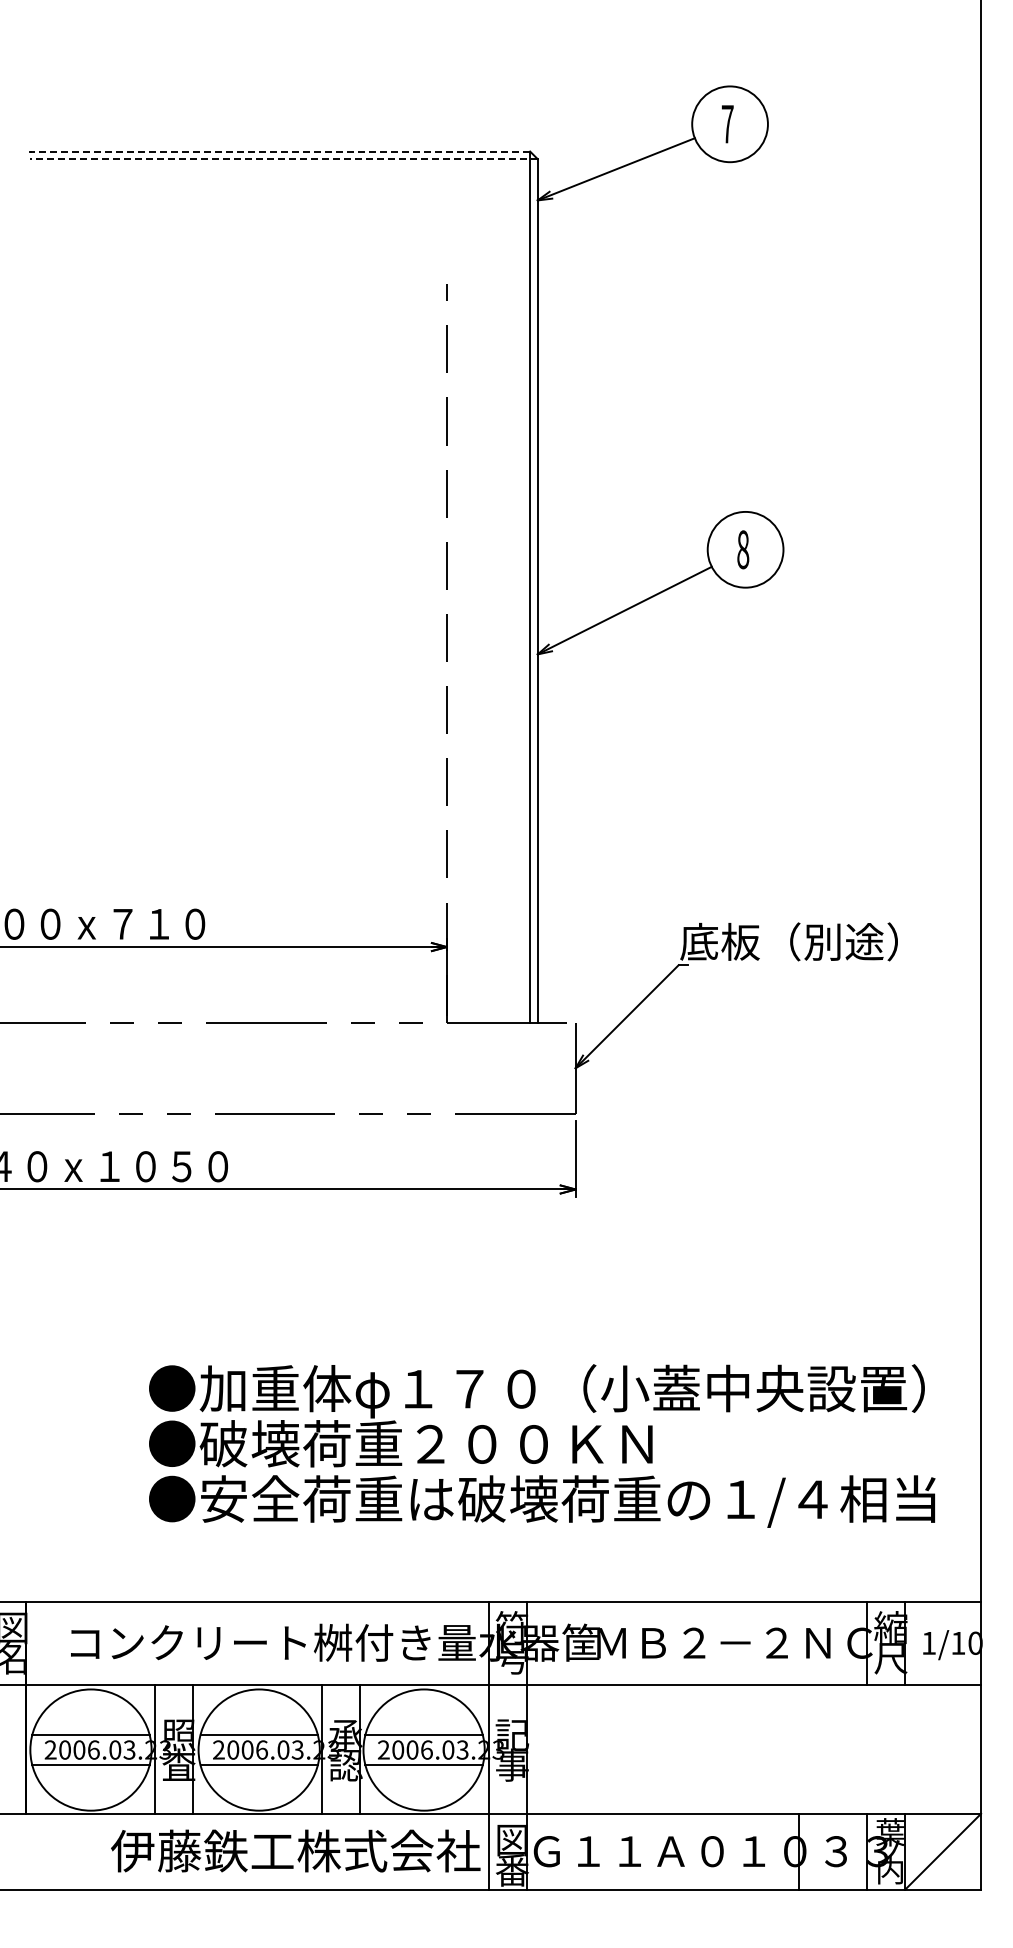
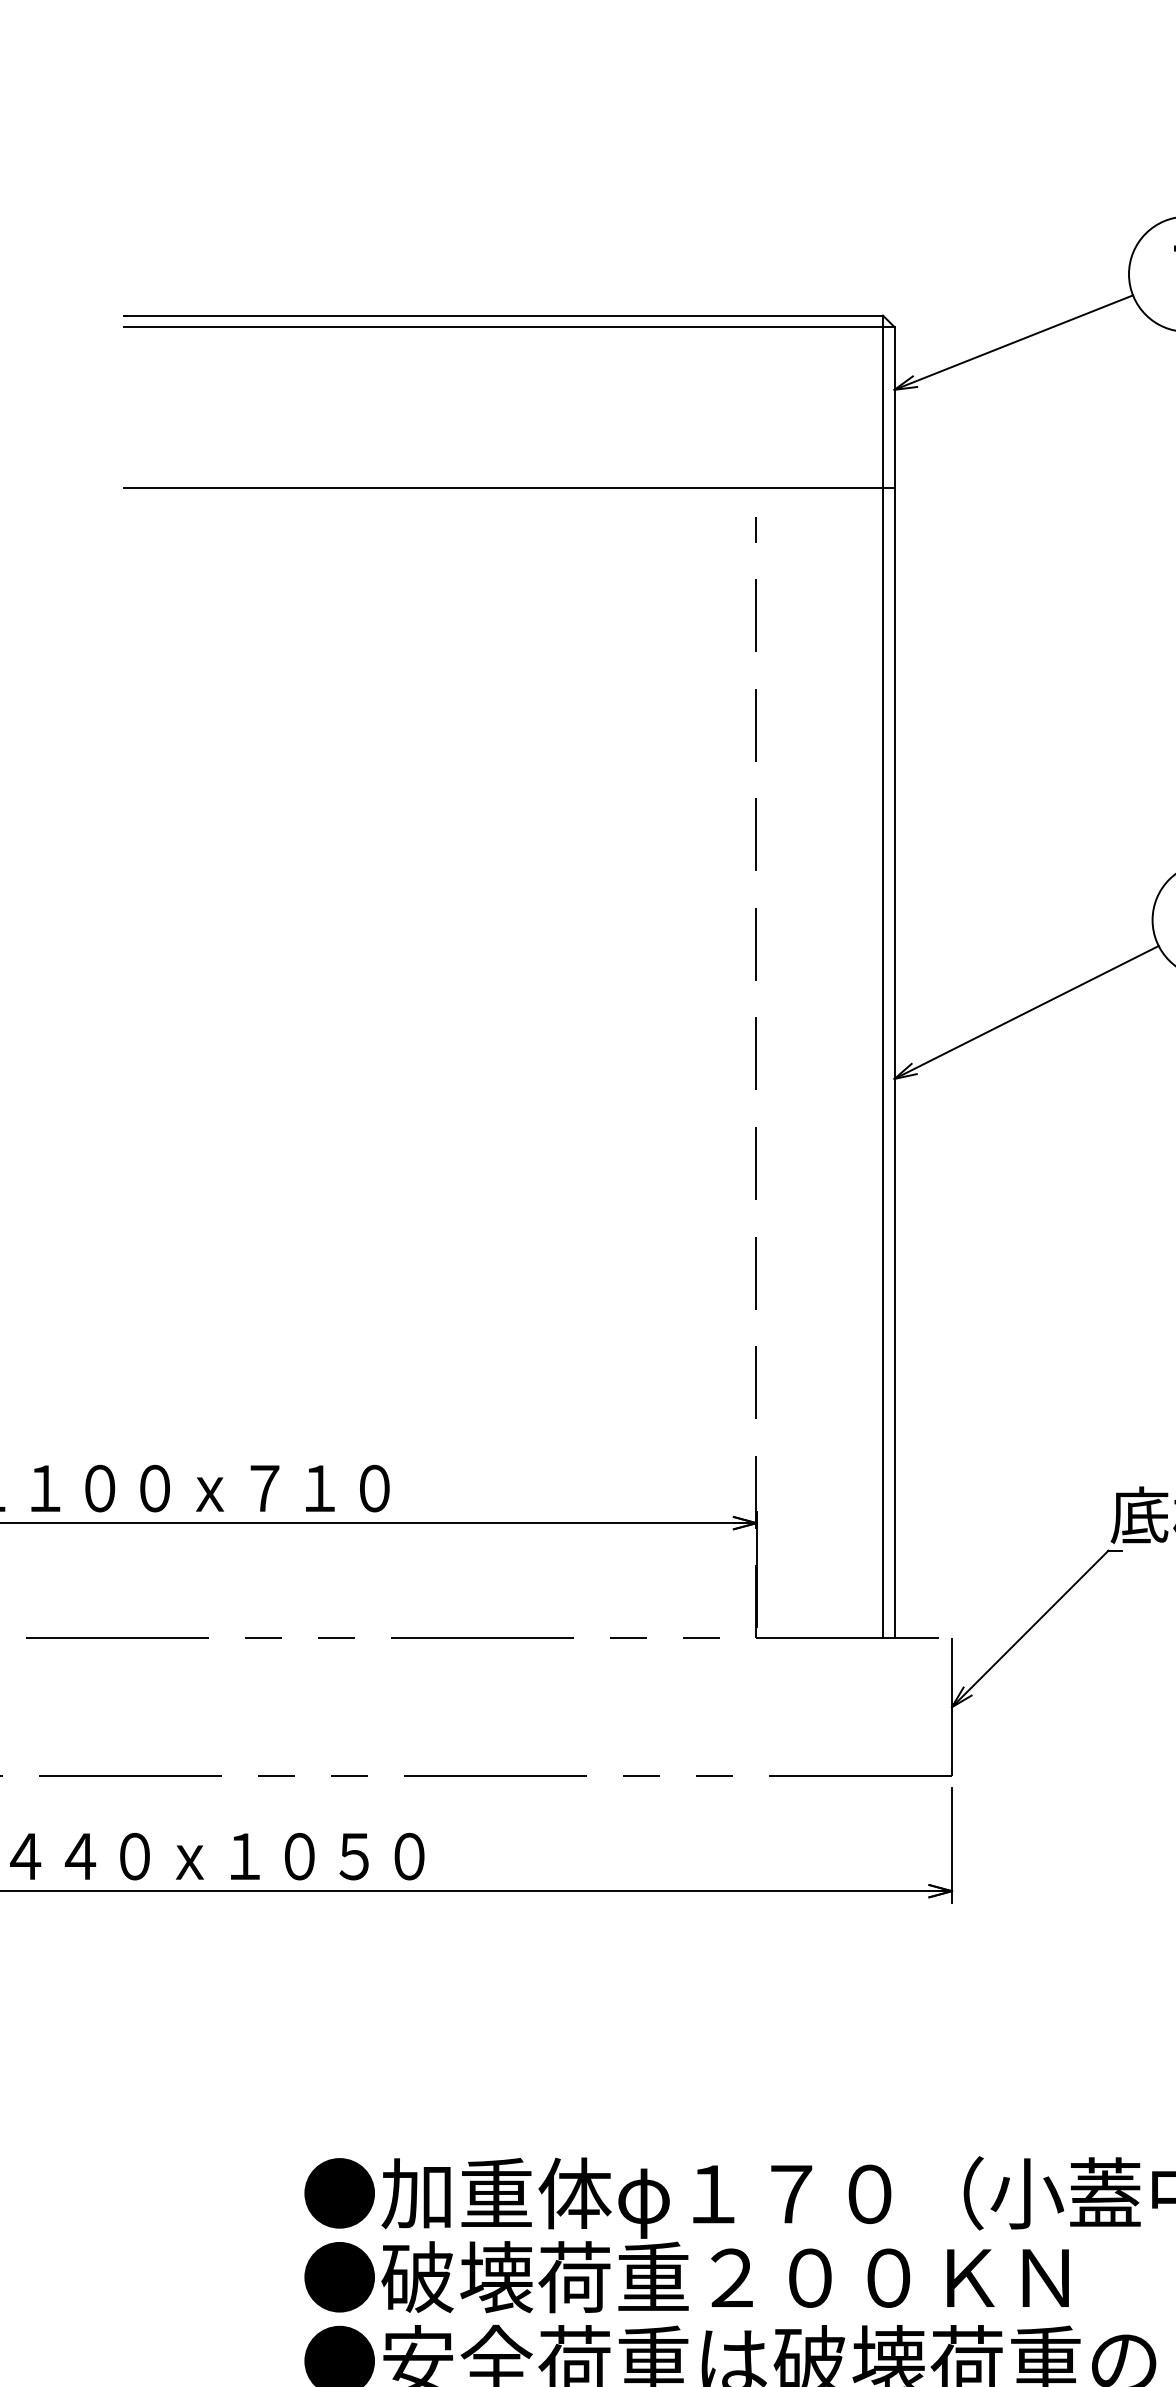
line: (279, 151) -> (502, 315), dashed -> solid
line: (283, 159) -> (508, 327), dashed -> solid
line: (283, 265) -> (508, 488), added

